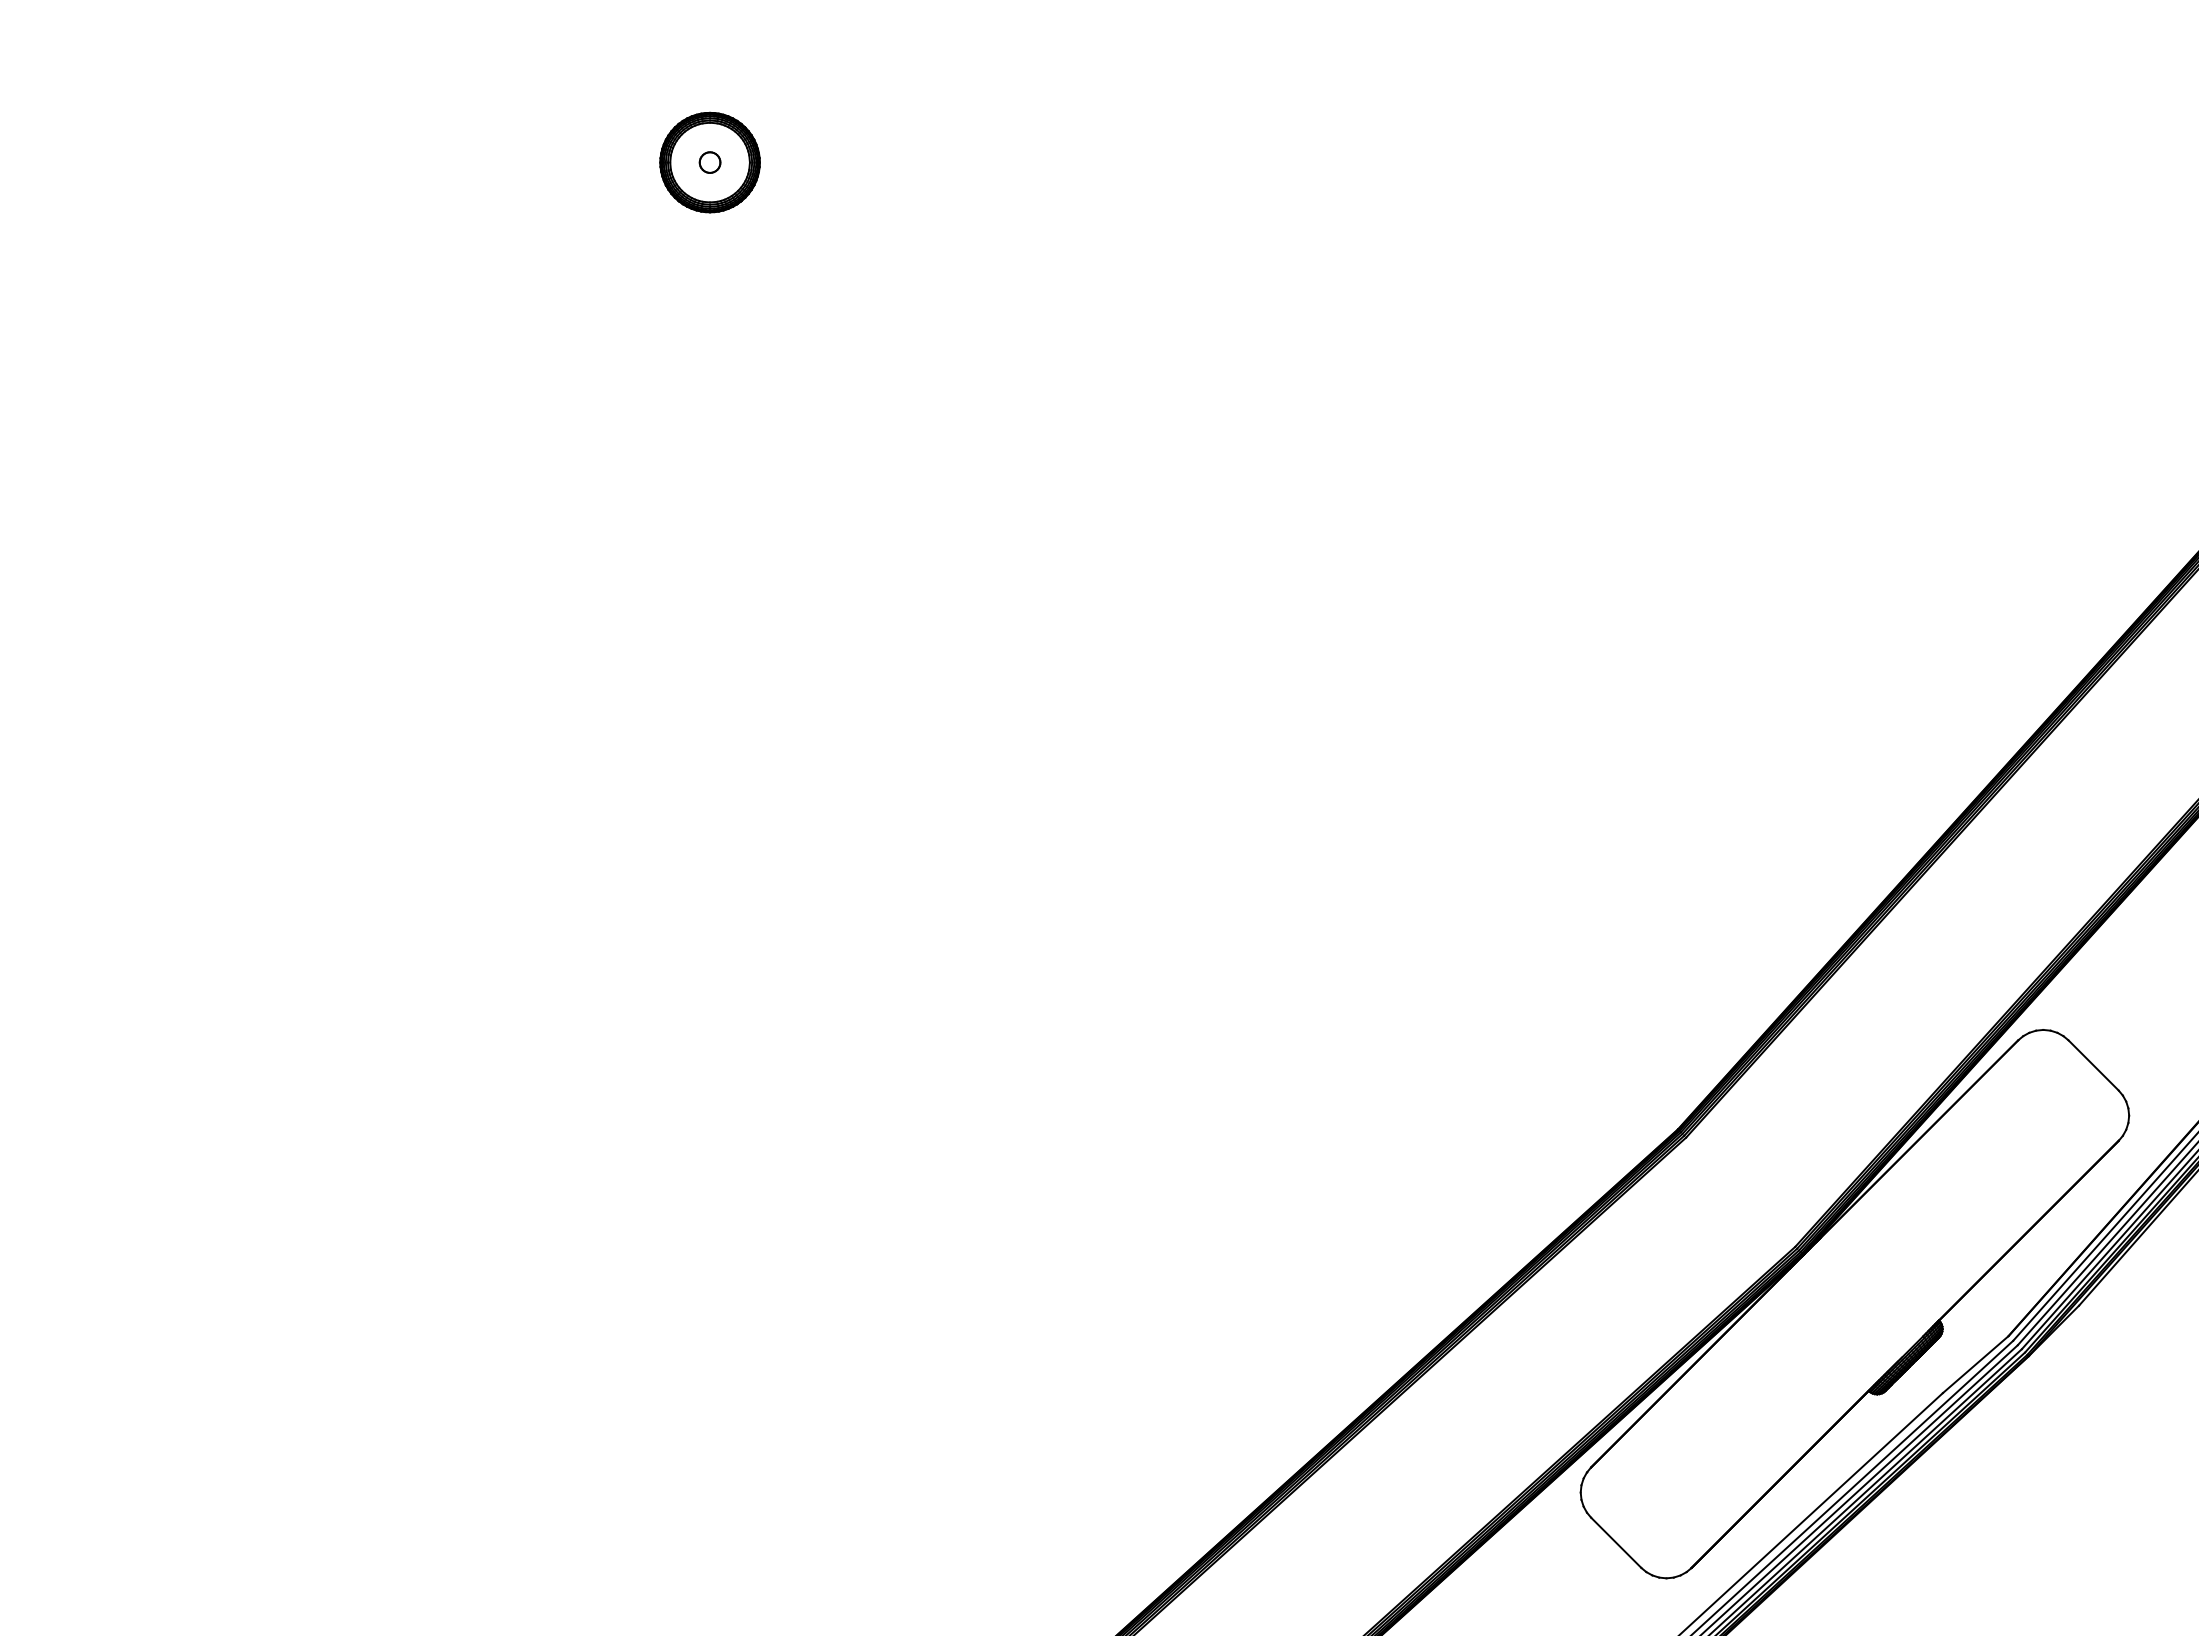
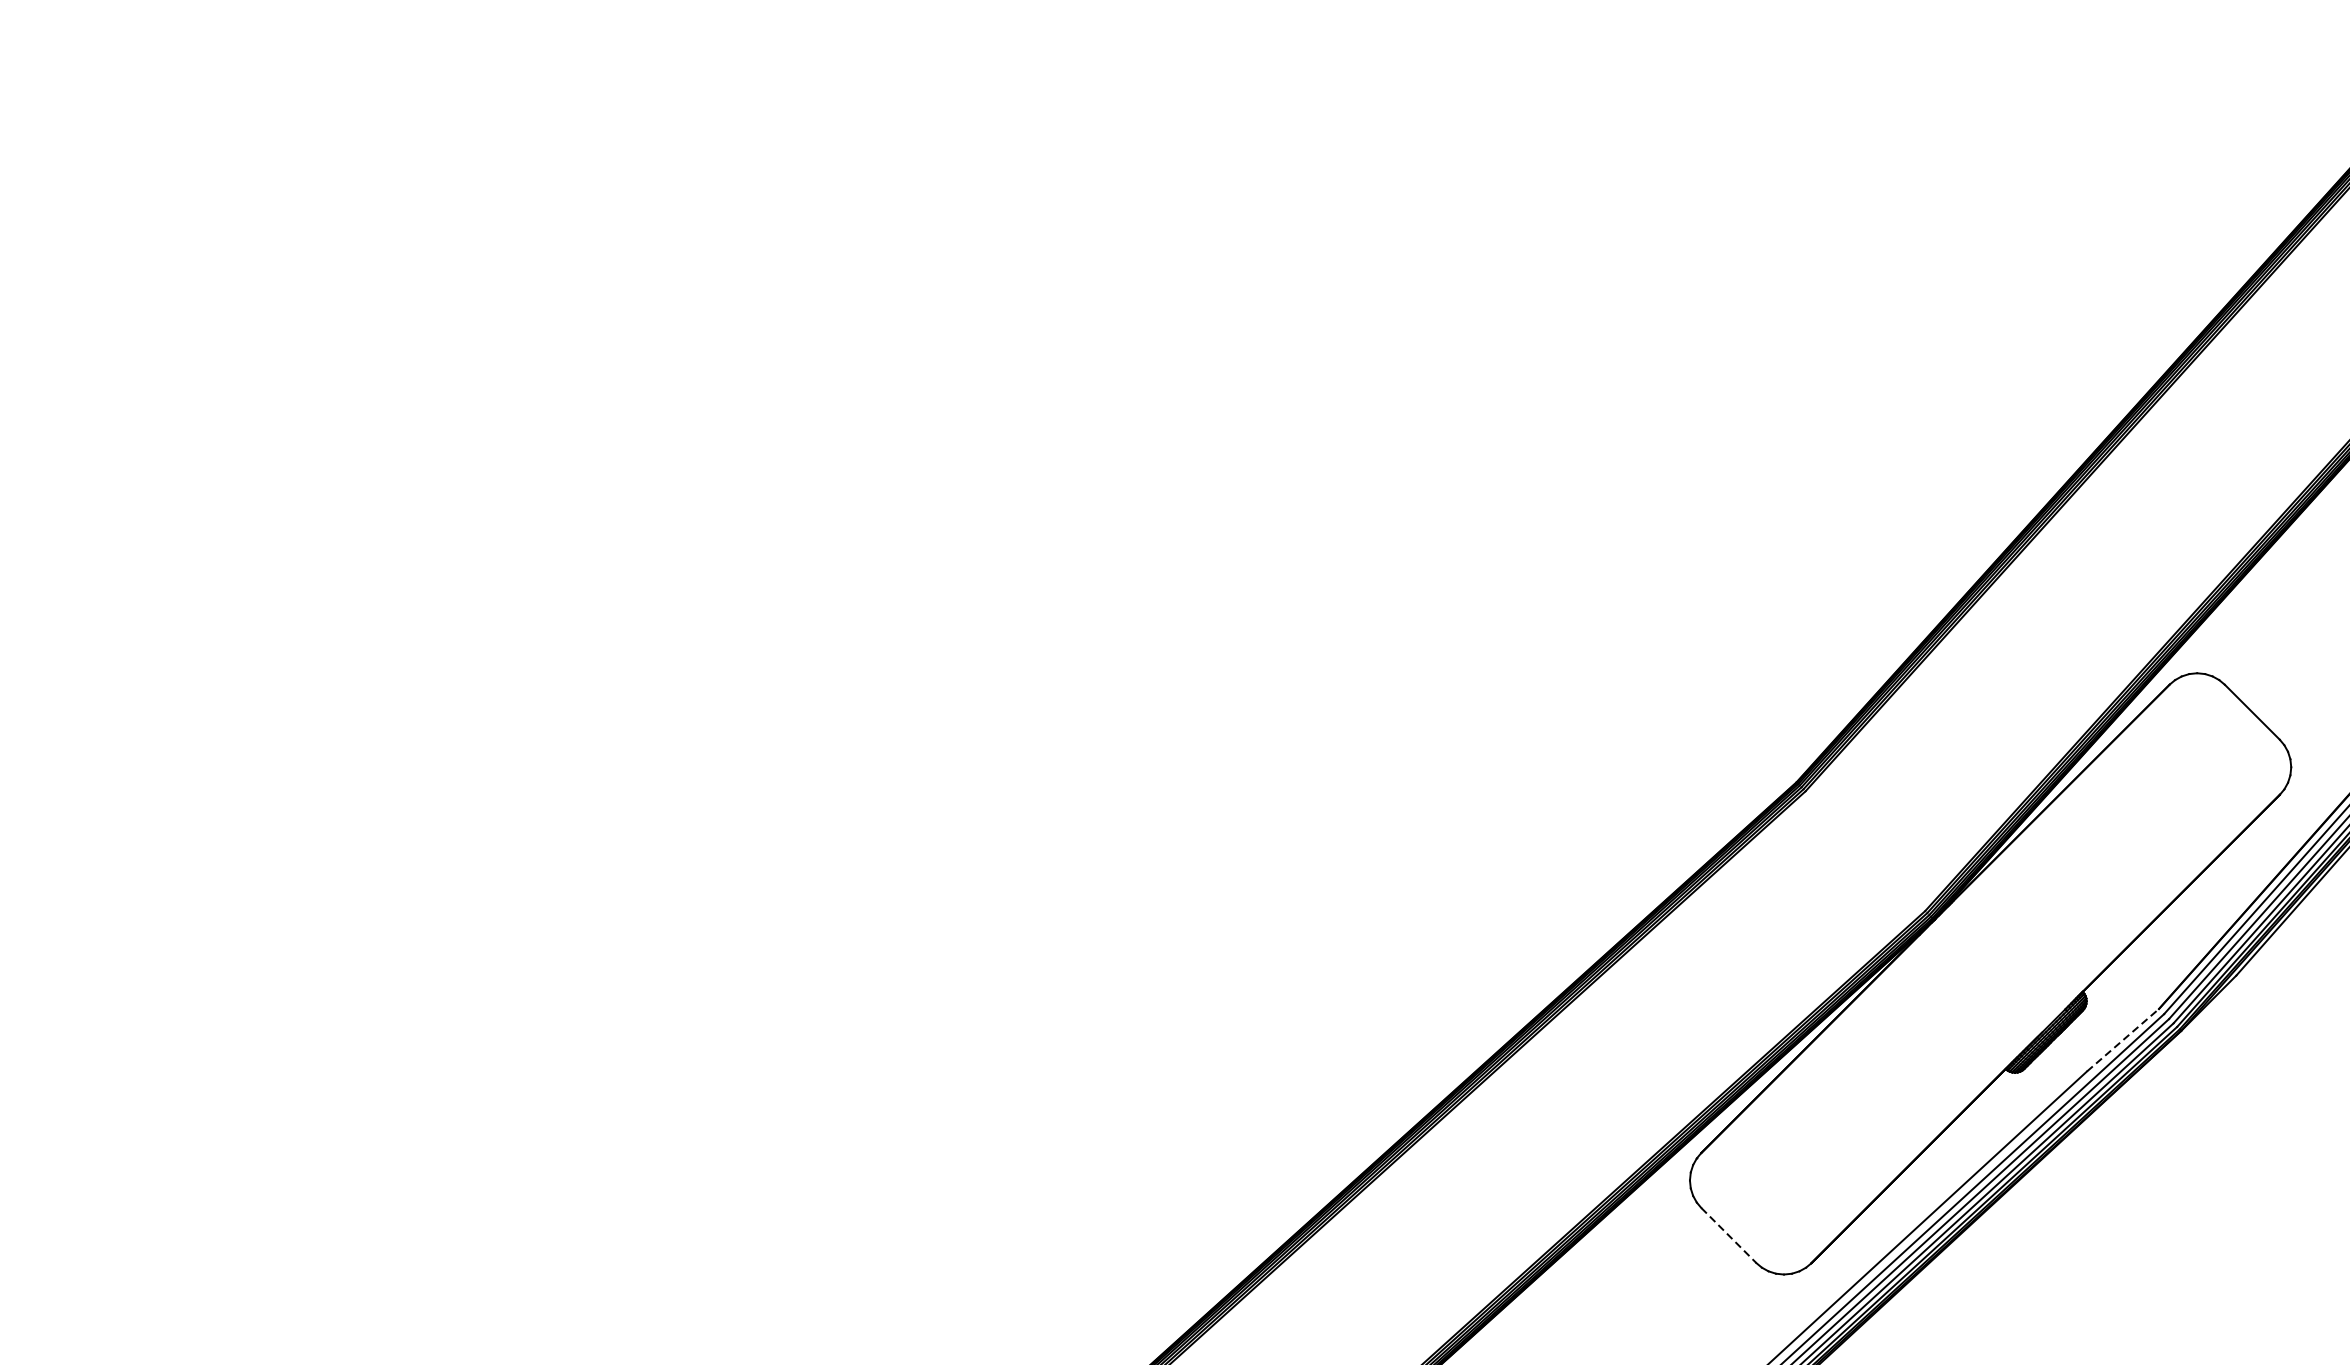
line: (1976, 1364) -> (2123, 1040), solid -> dashed
line: (1616, 1542) -> (1729, 1235), solid -> dashed

